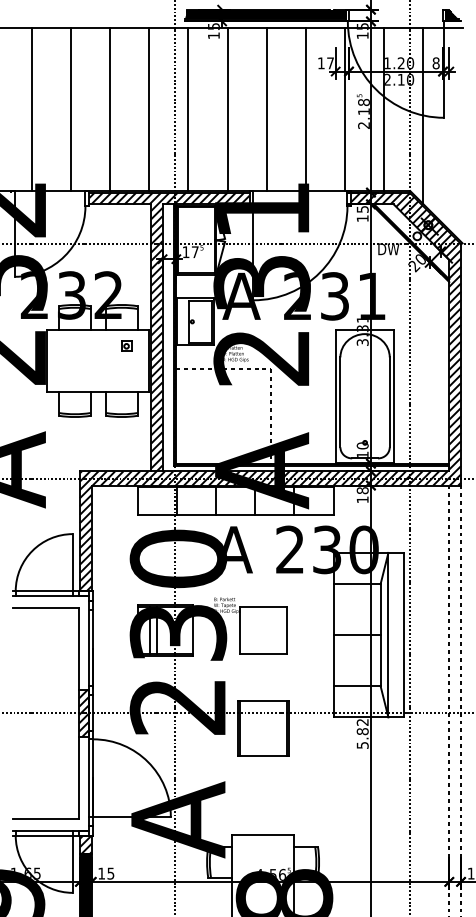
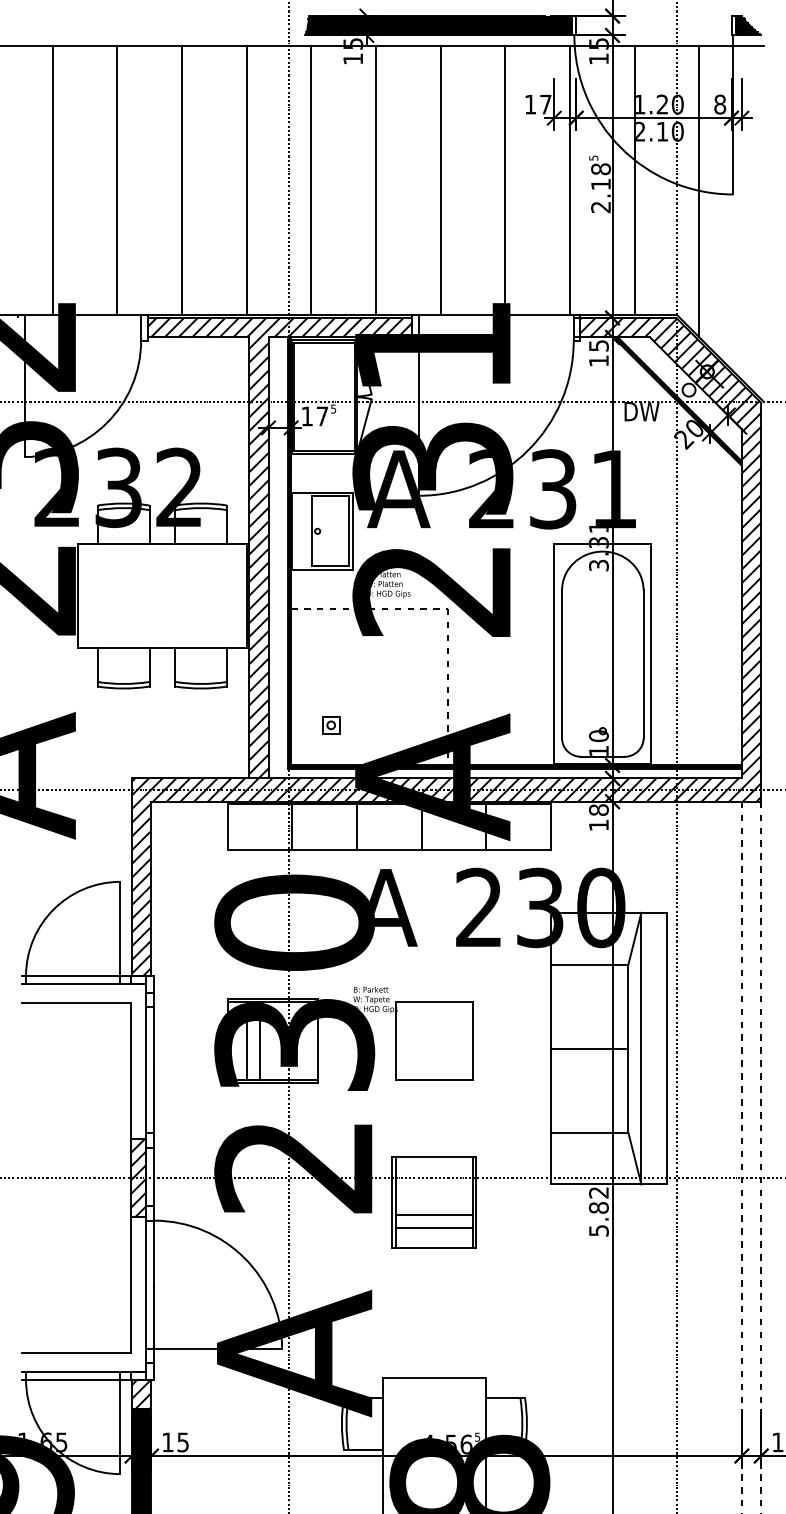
part: (126, 345) -> (331, 723), moved
line: (262, 736) -> (433, 1215), added
line: (262, 744) -> (433, 1229), added

